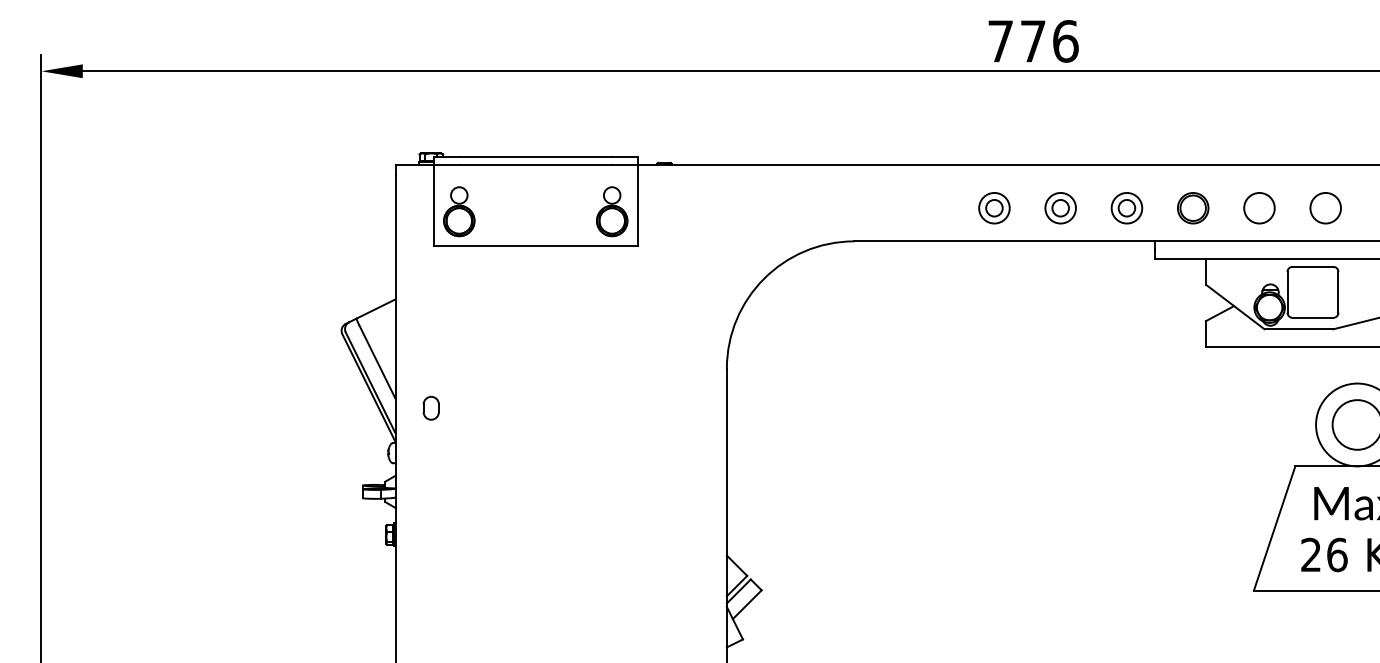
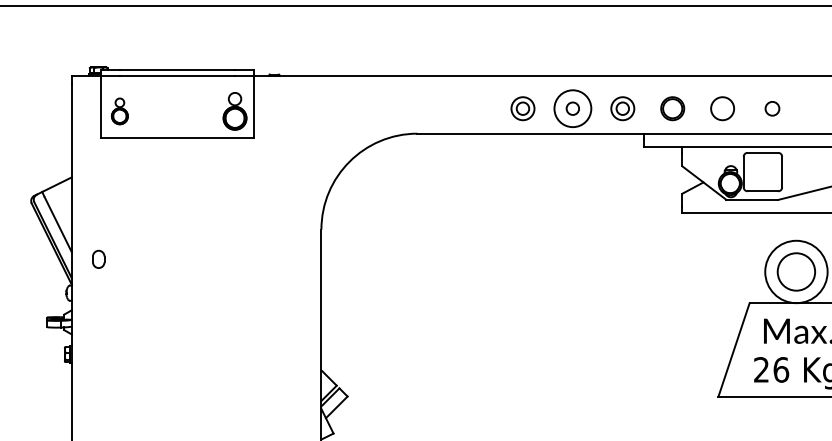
circle: (1060, 207) -> (572, 108), size x1.6
circle: (1325, 208) -> (772, 108), size x0.6
part: (459, 211) -> (120, 111), size x0.7

